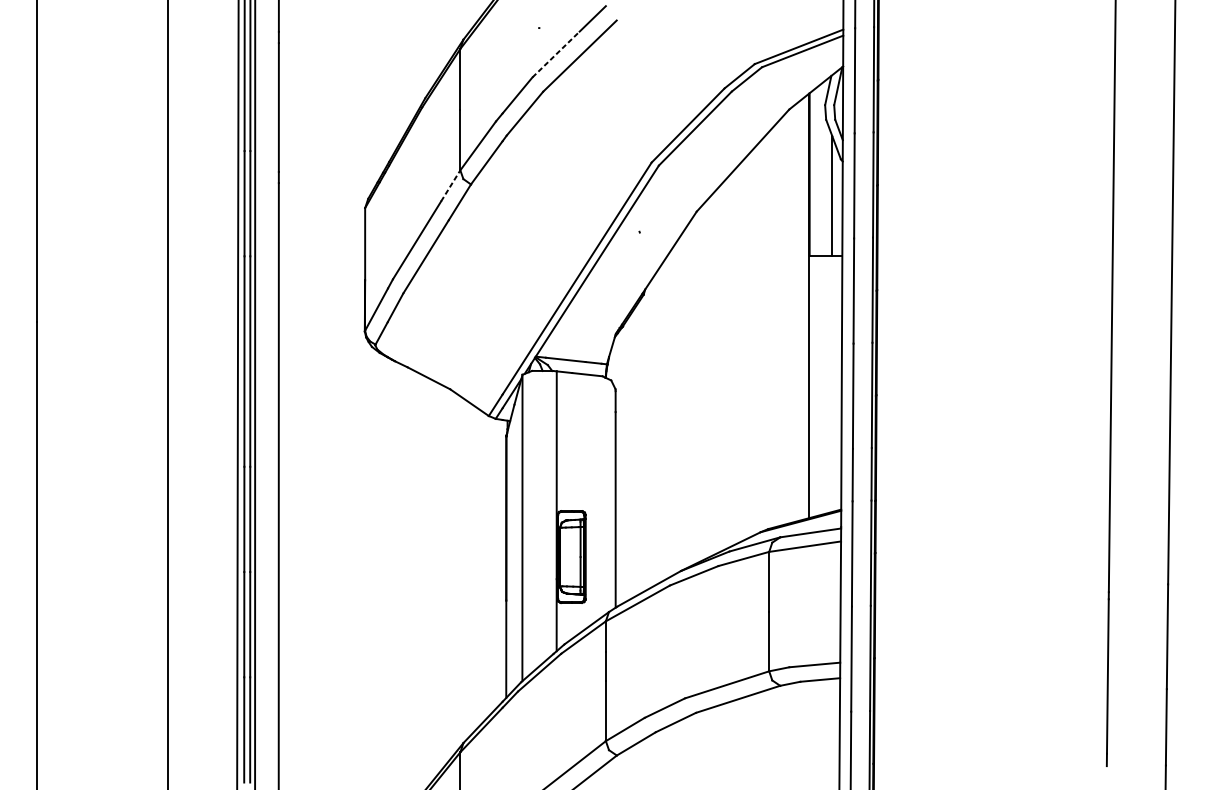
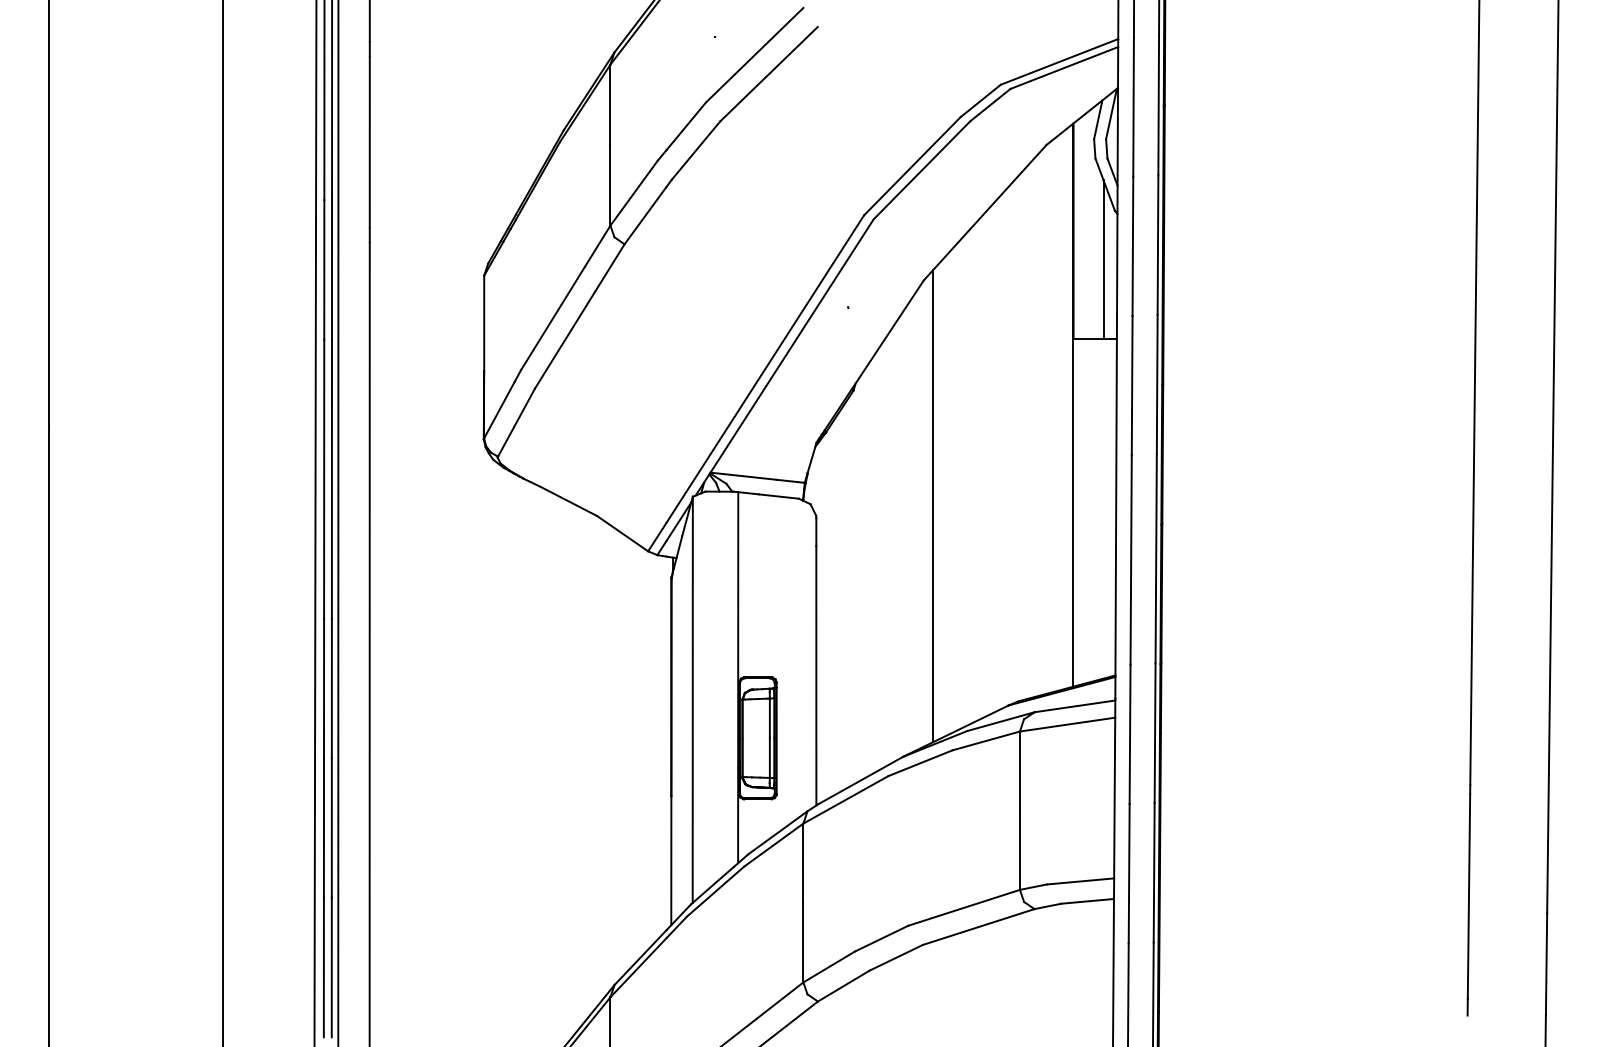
line: (556, 54) -> (737, 72), dashed -> solid
line: (450, 185) -> (597, 245), dashed -> solid
line: (704, 381) -> (933, 505), added

